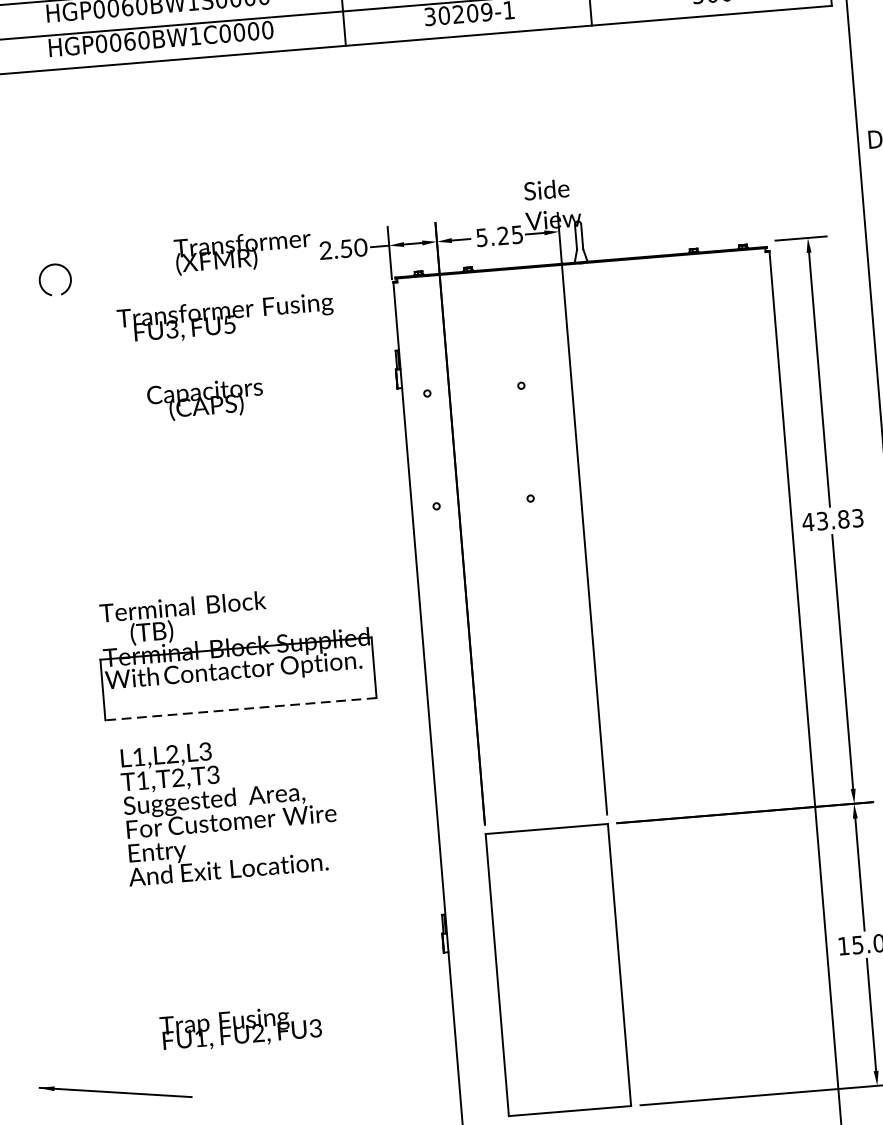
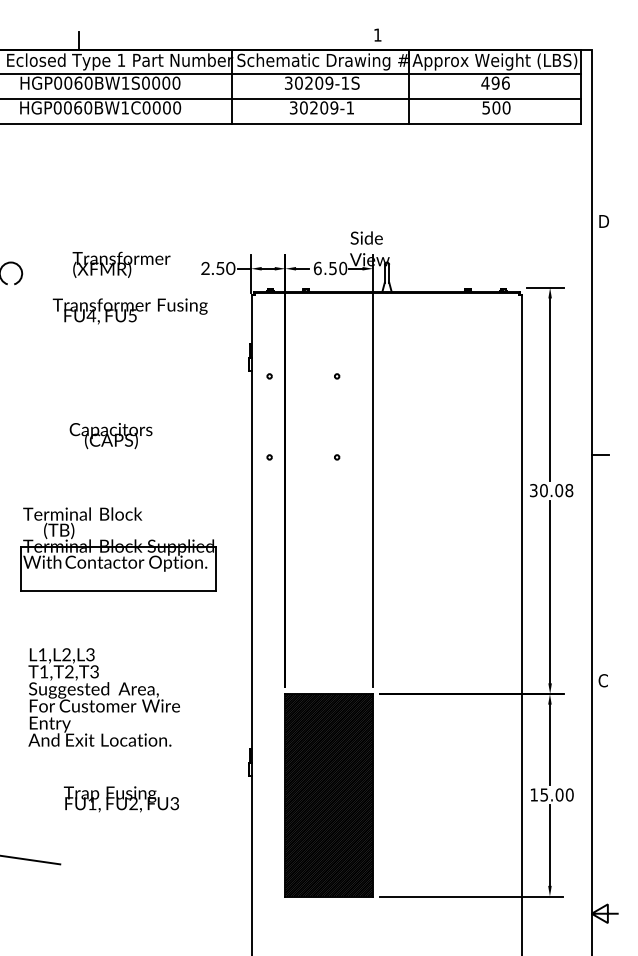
text: (499, 236) -> (330, 268), 5.25 -> 6.50
text: (243, 251) -> (121, 264), moved
text: (172, 329) -> (91, 315), FU3, -> FU4,
text: (204, 400) -> (110, 436), moved
text: (833, 520) -> (551, 490), 43.83 -> 30.08
line: (239, 709) -> (117, 590), dashed -> solid
text: (228, 809) -> (103, 697), moved
hatch: (558, 968) -> (329, 794), added
text: (241, 1028) -> (121, 799), moved

